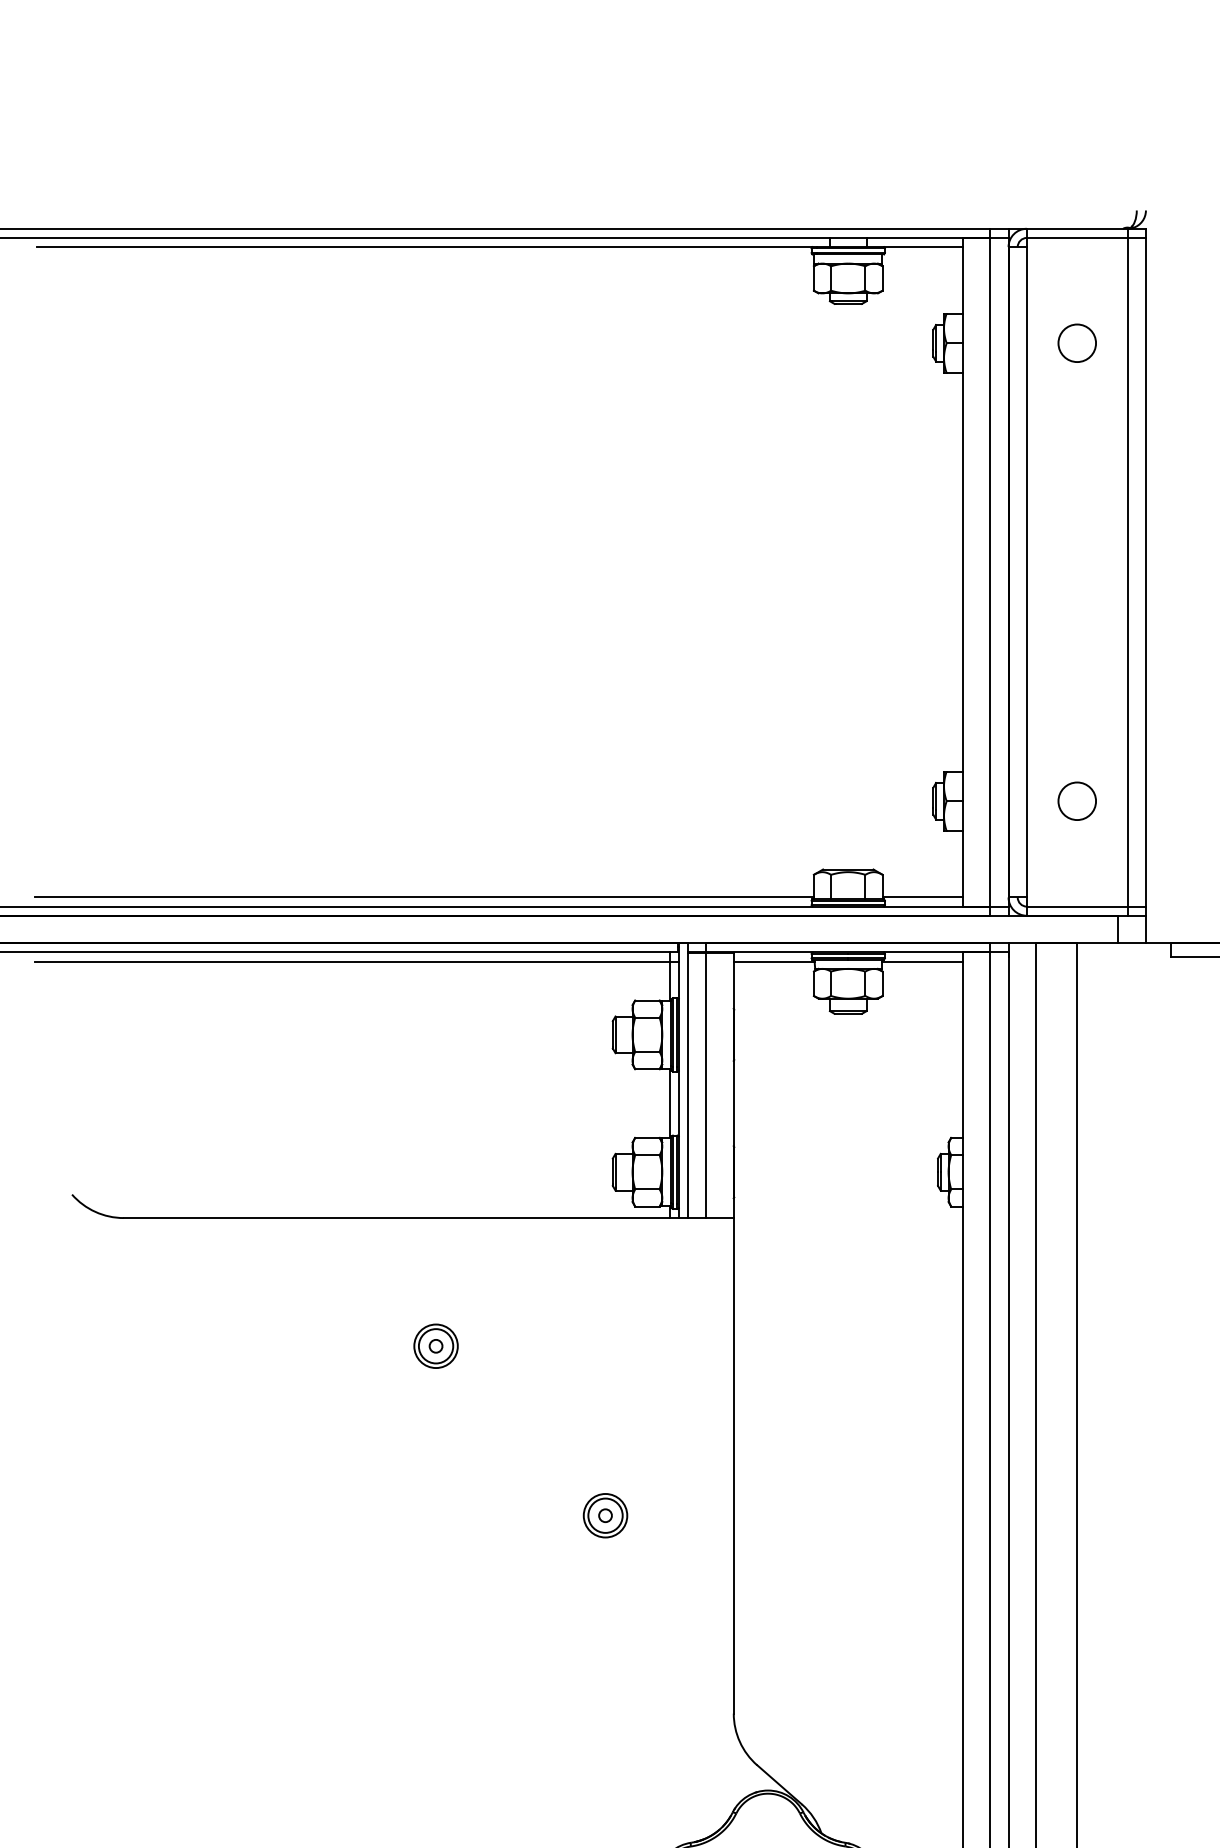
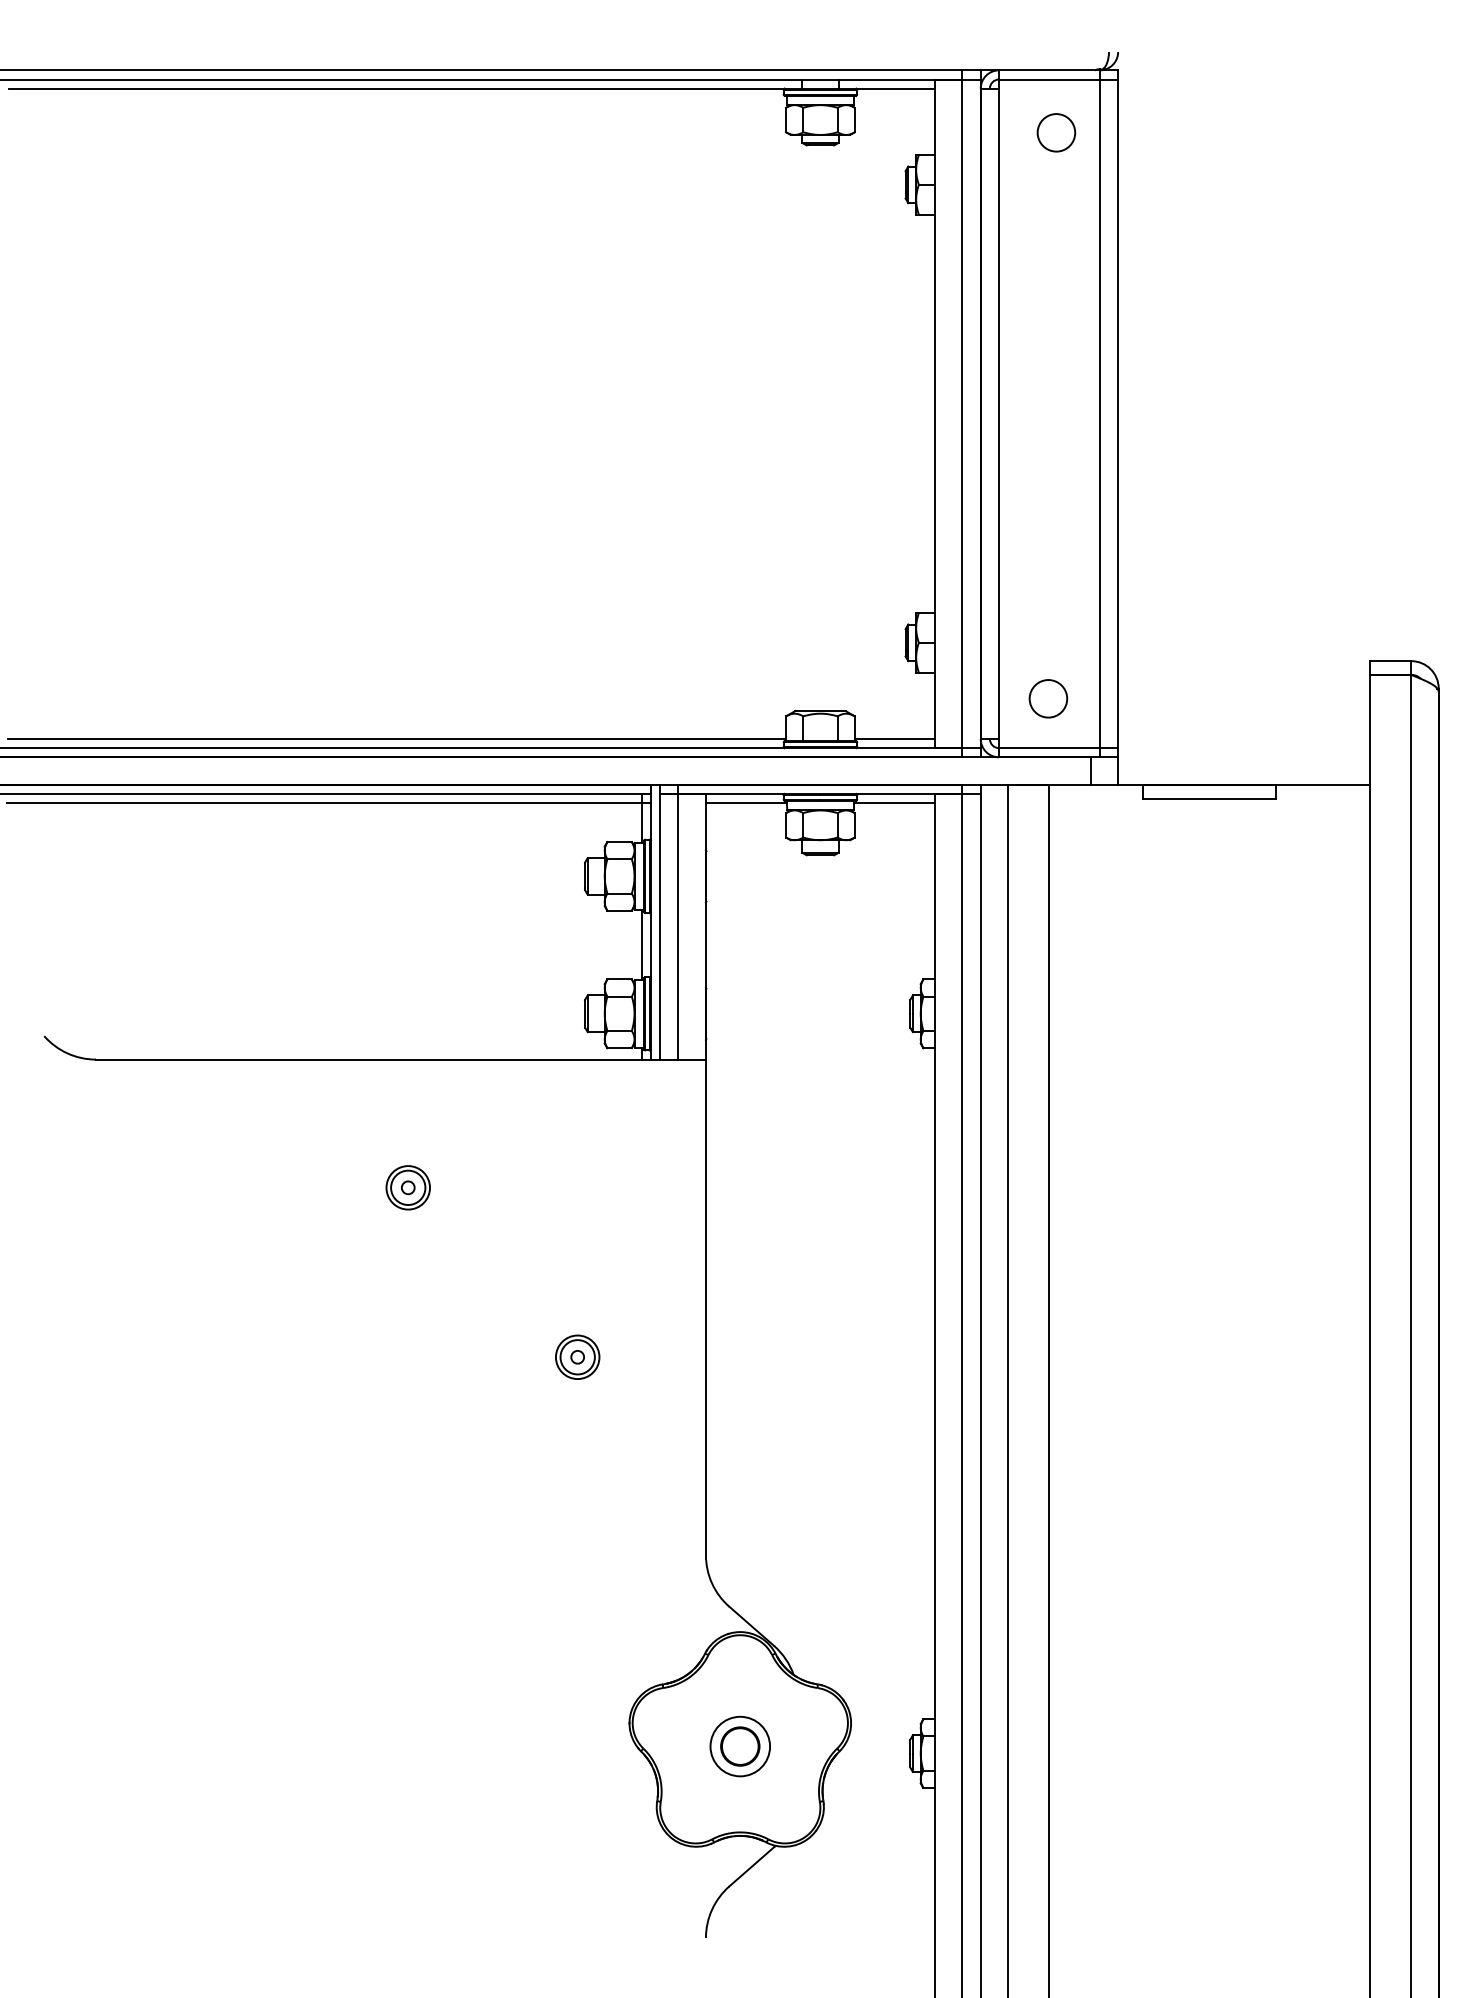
circle: (1077, 342) -> (1056, 132), moved
circle: (1077, 800) -> (1048, 698), moved

